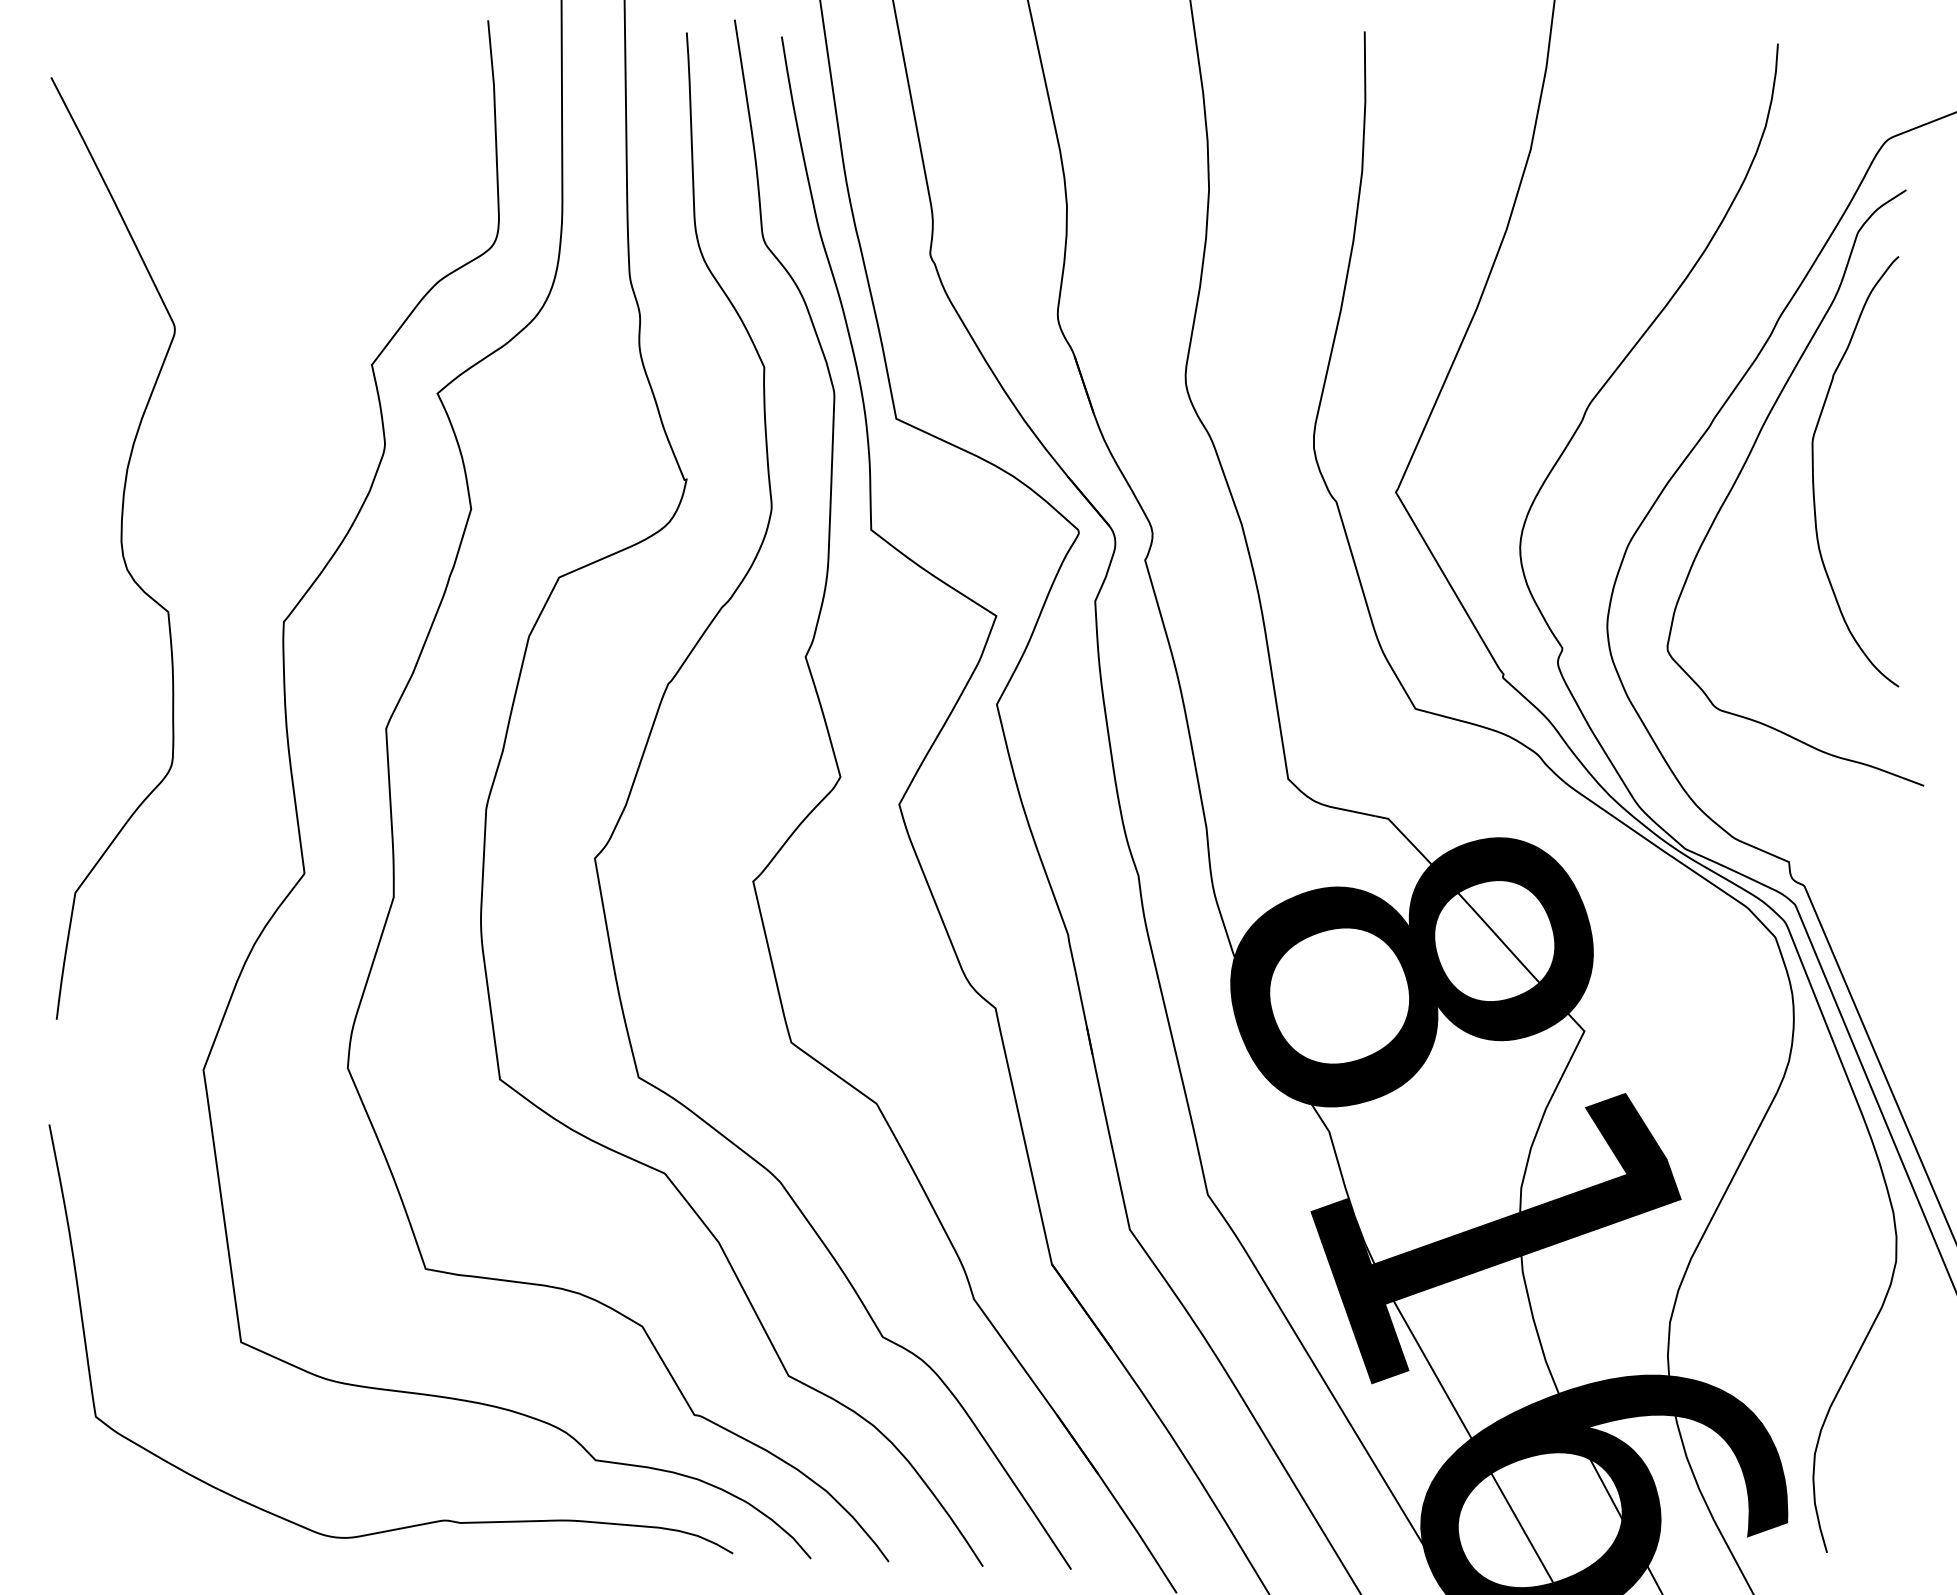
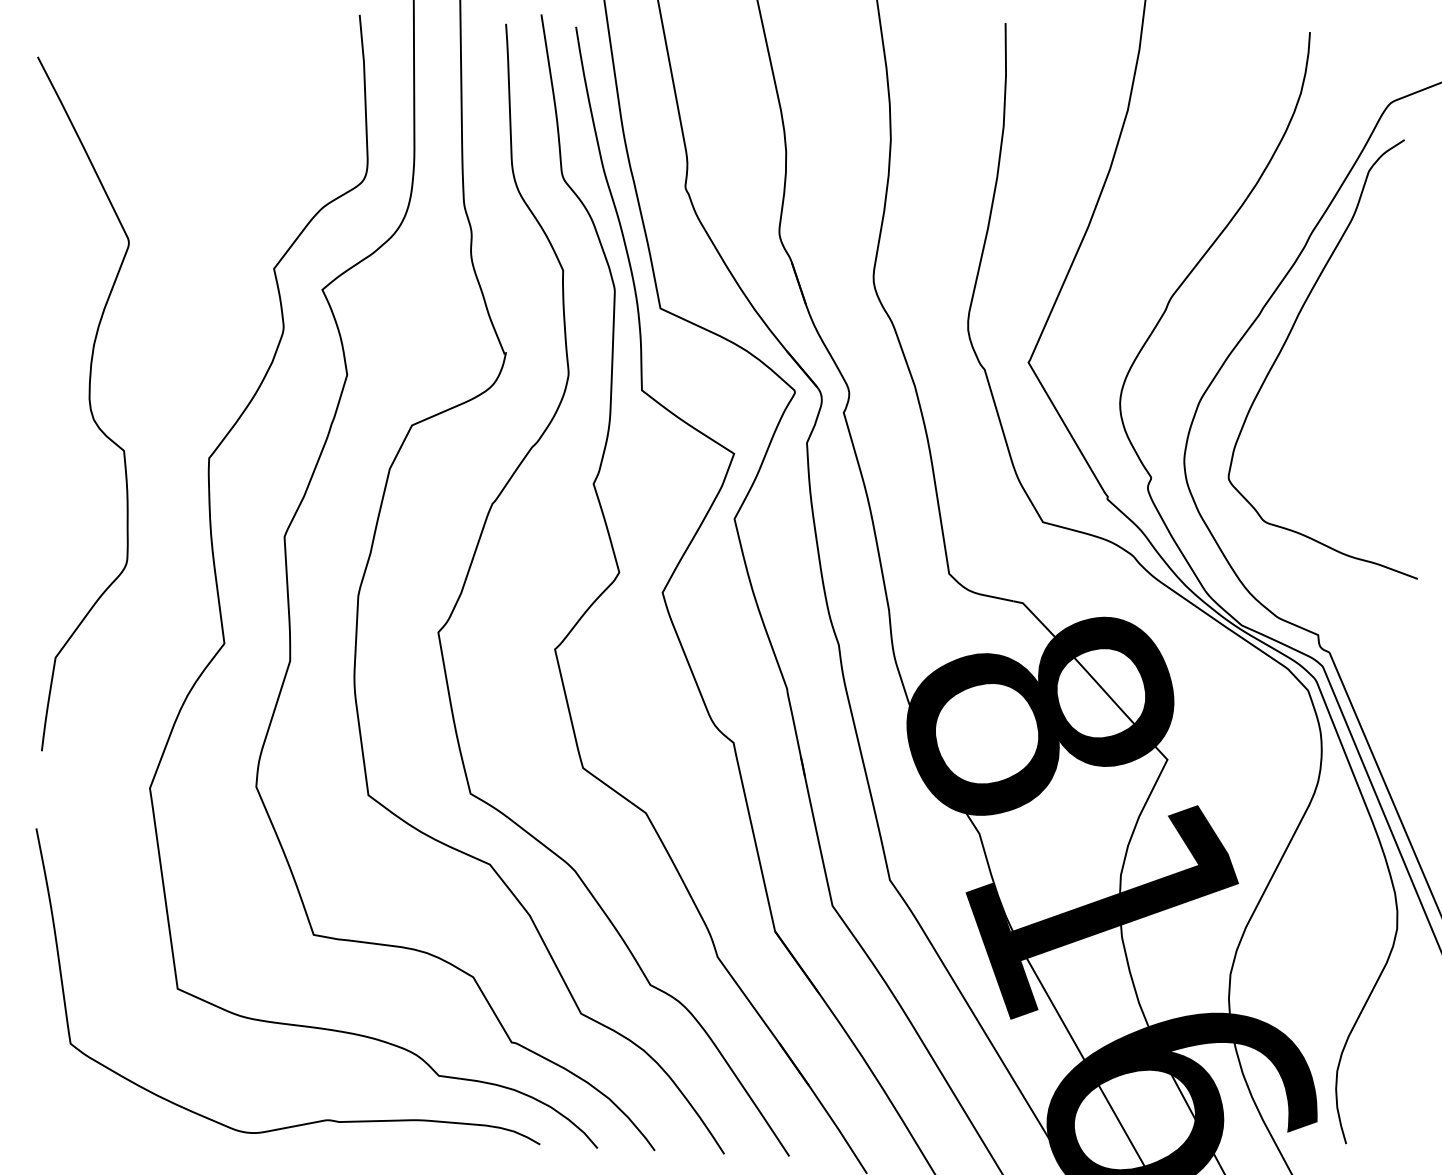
curve: (1813, 471) -> (1336, 347), removed

